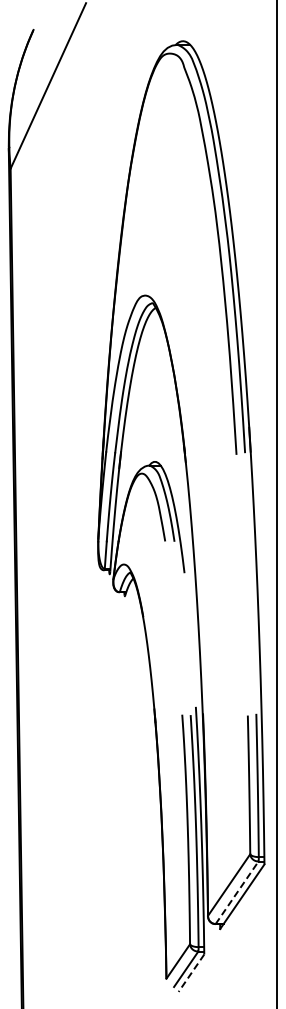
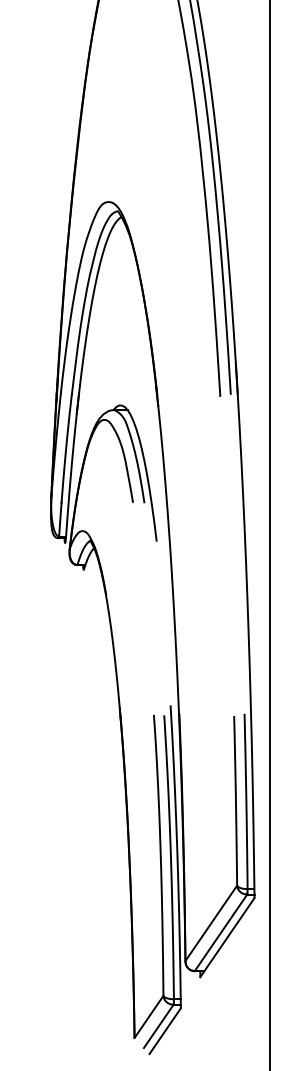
line: (237, 892) -> (221, 932), dashed -> solid
line: (191, 973) -> (165, 1031), dashed -> solid

